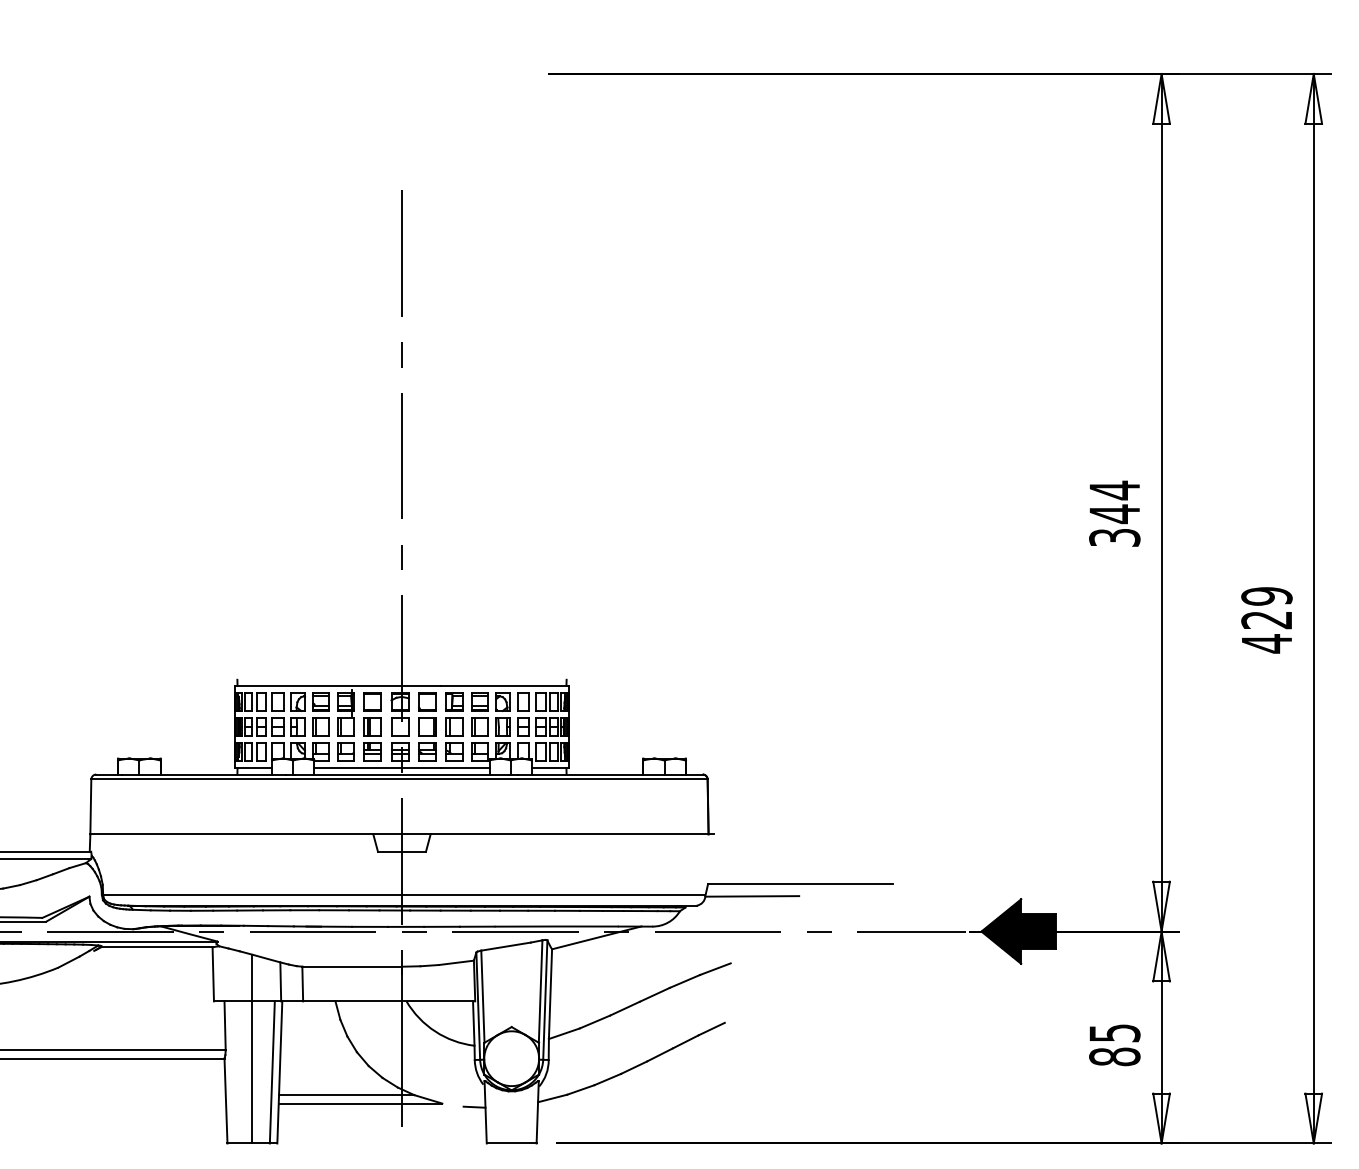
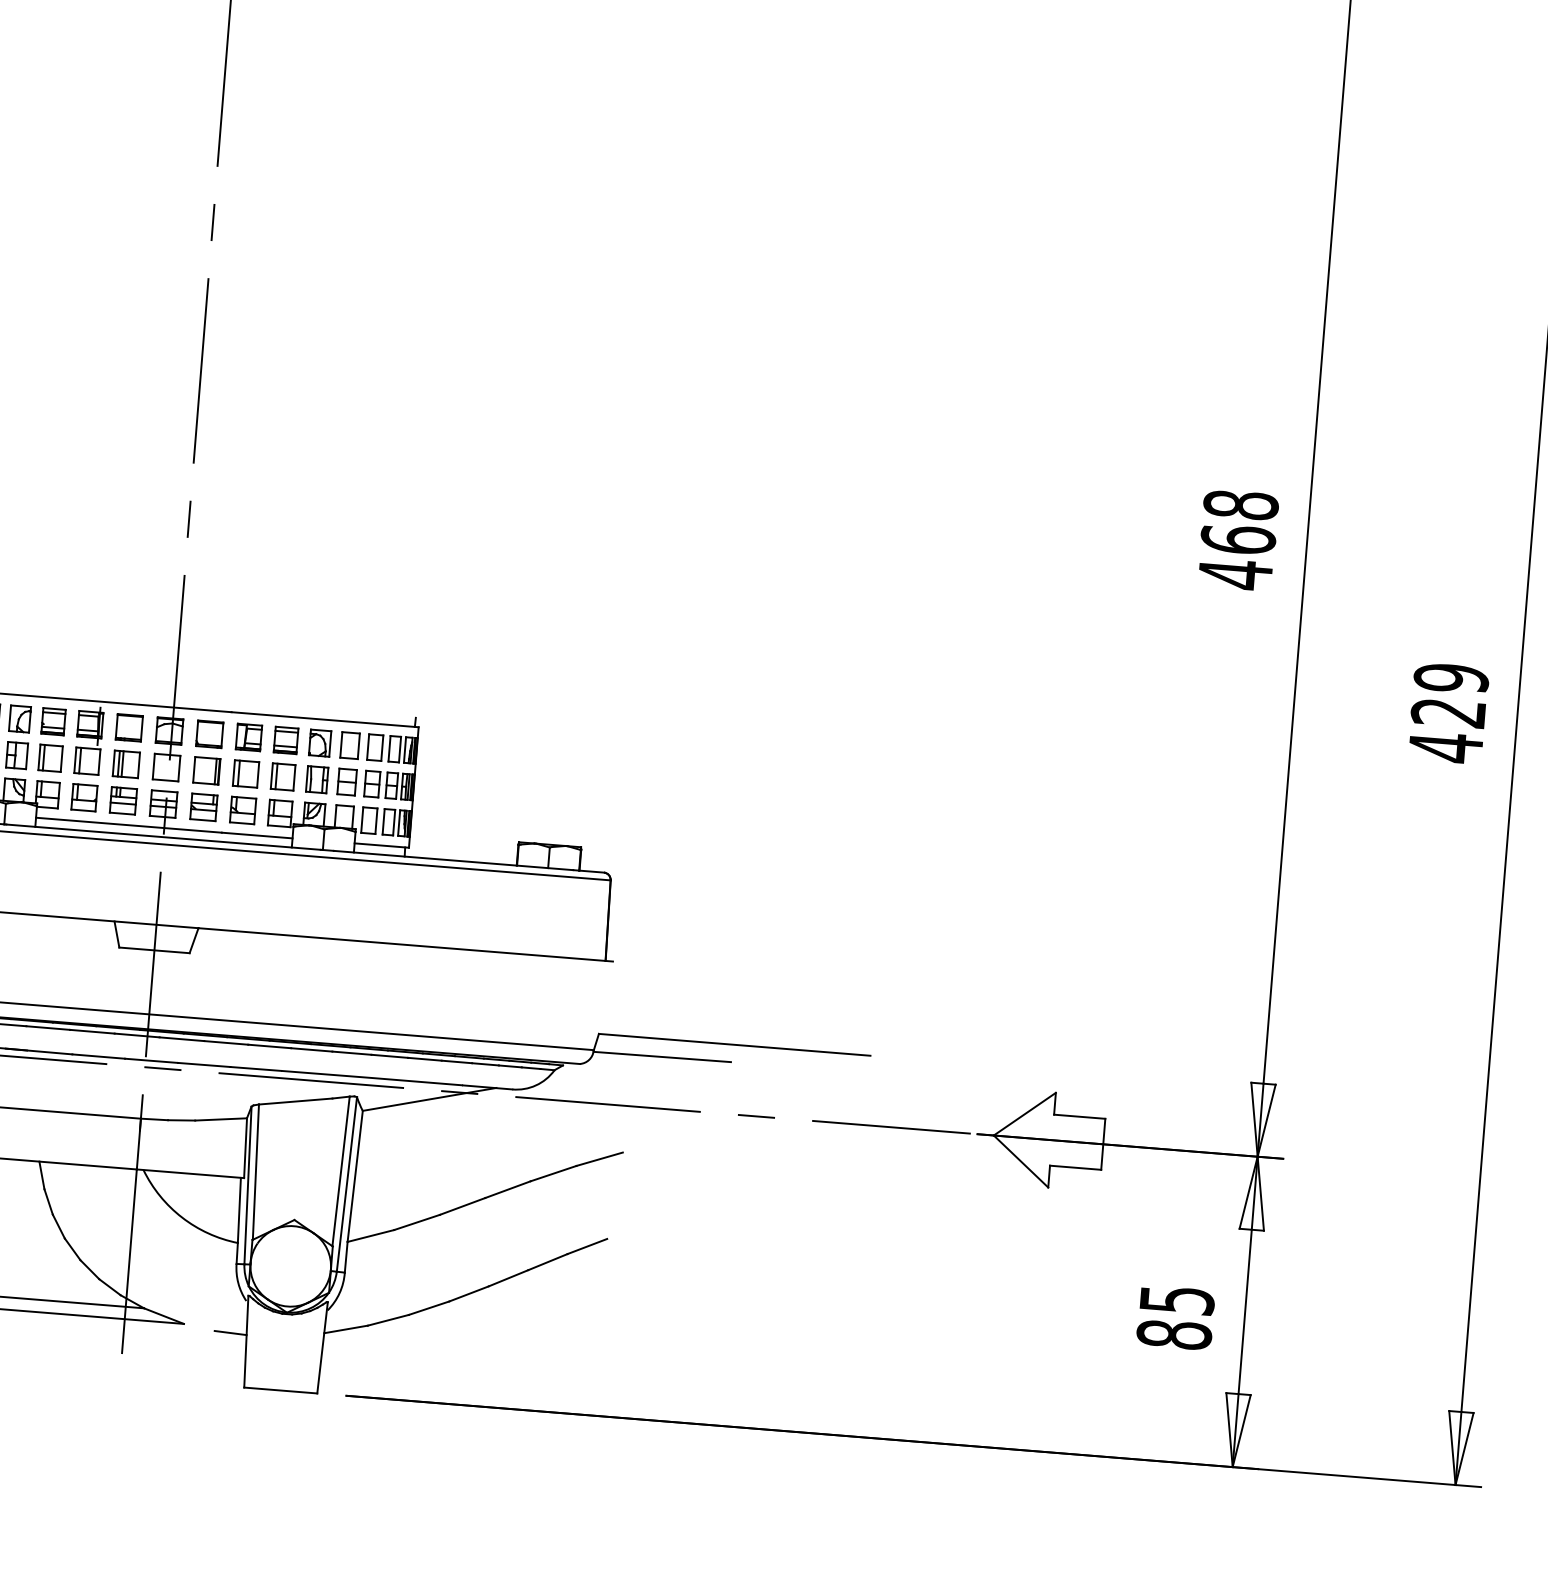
text: (1114, 513) -> (1237, 538), 344 -> 468
hatch: (1018, 931) -> (1048, 1139), removed

